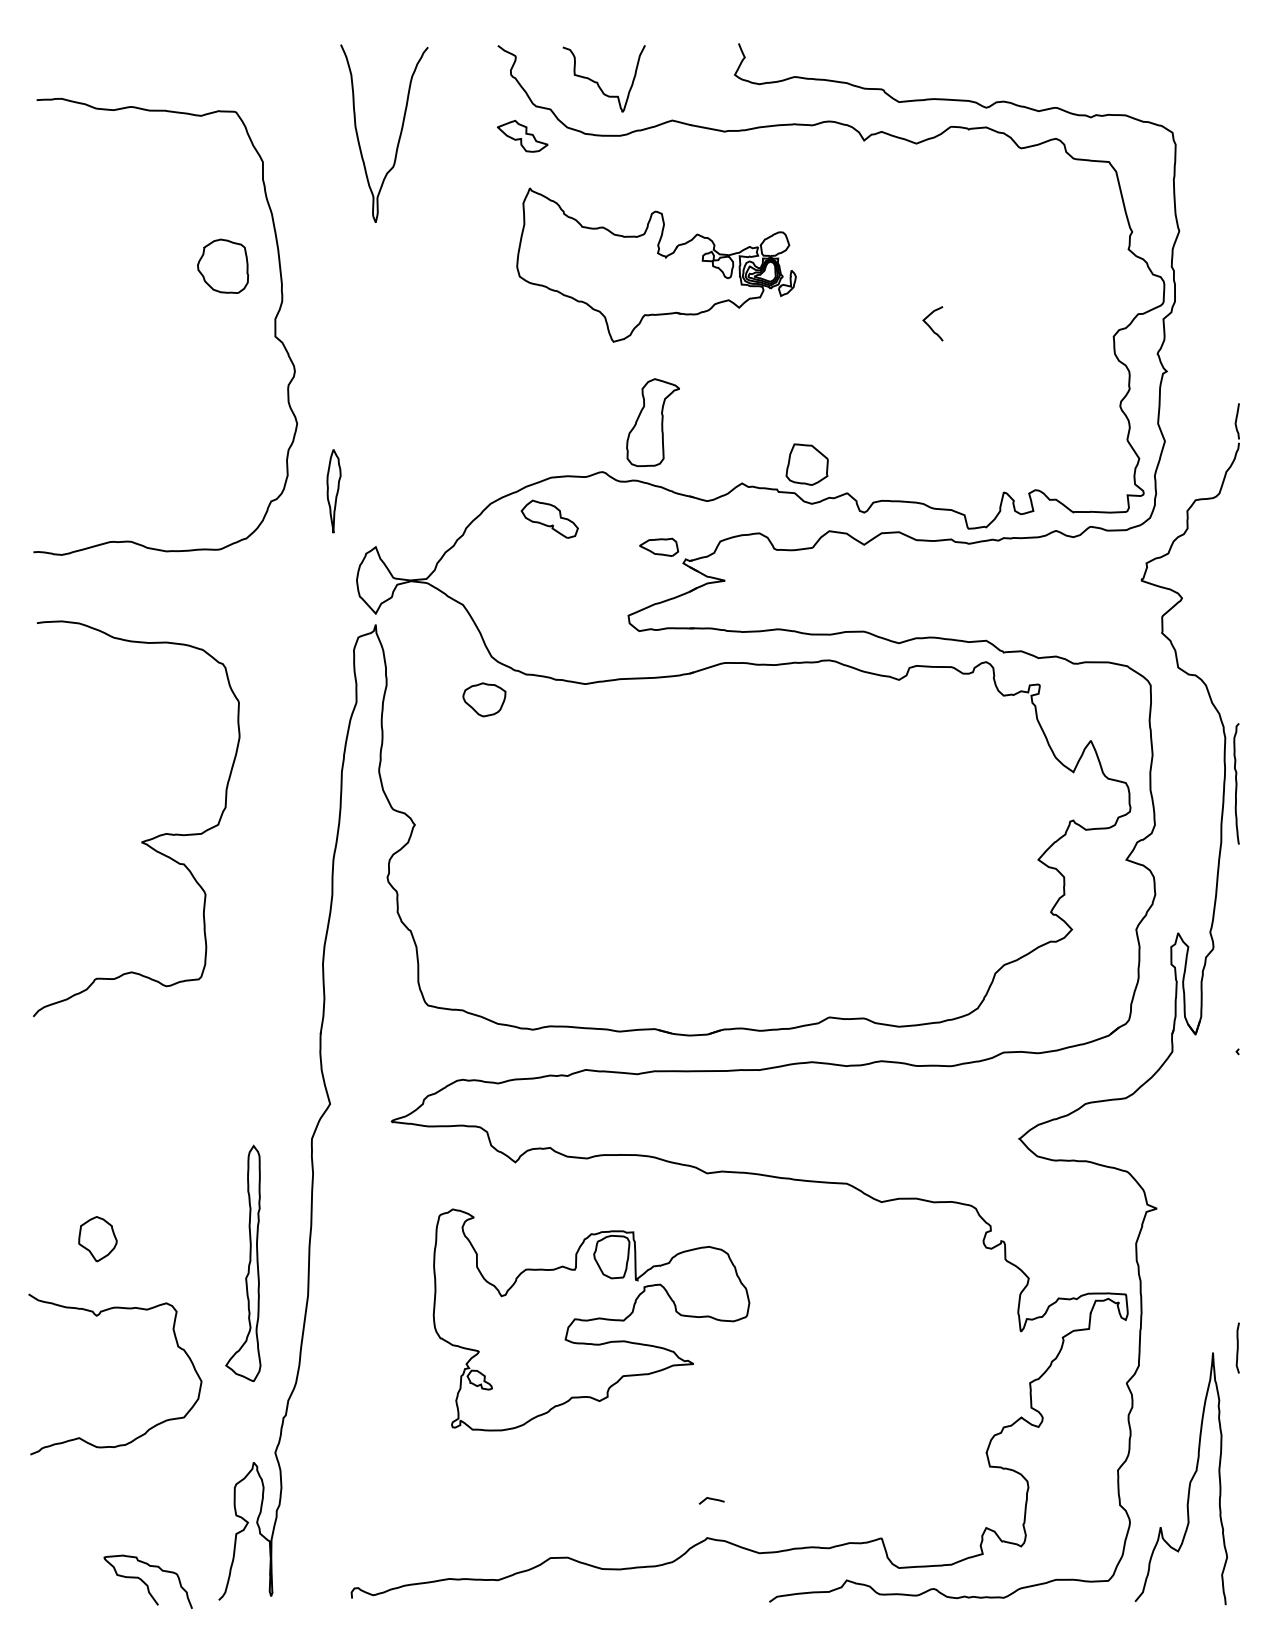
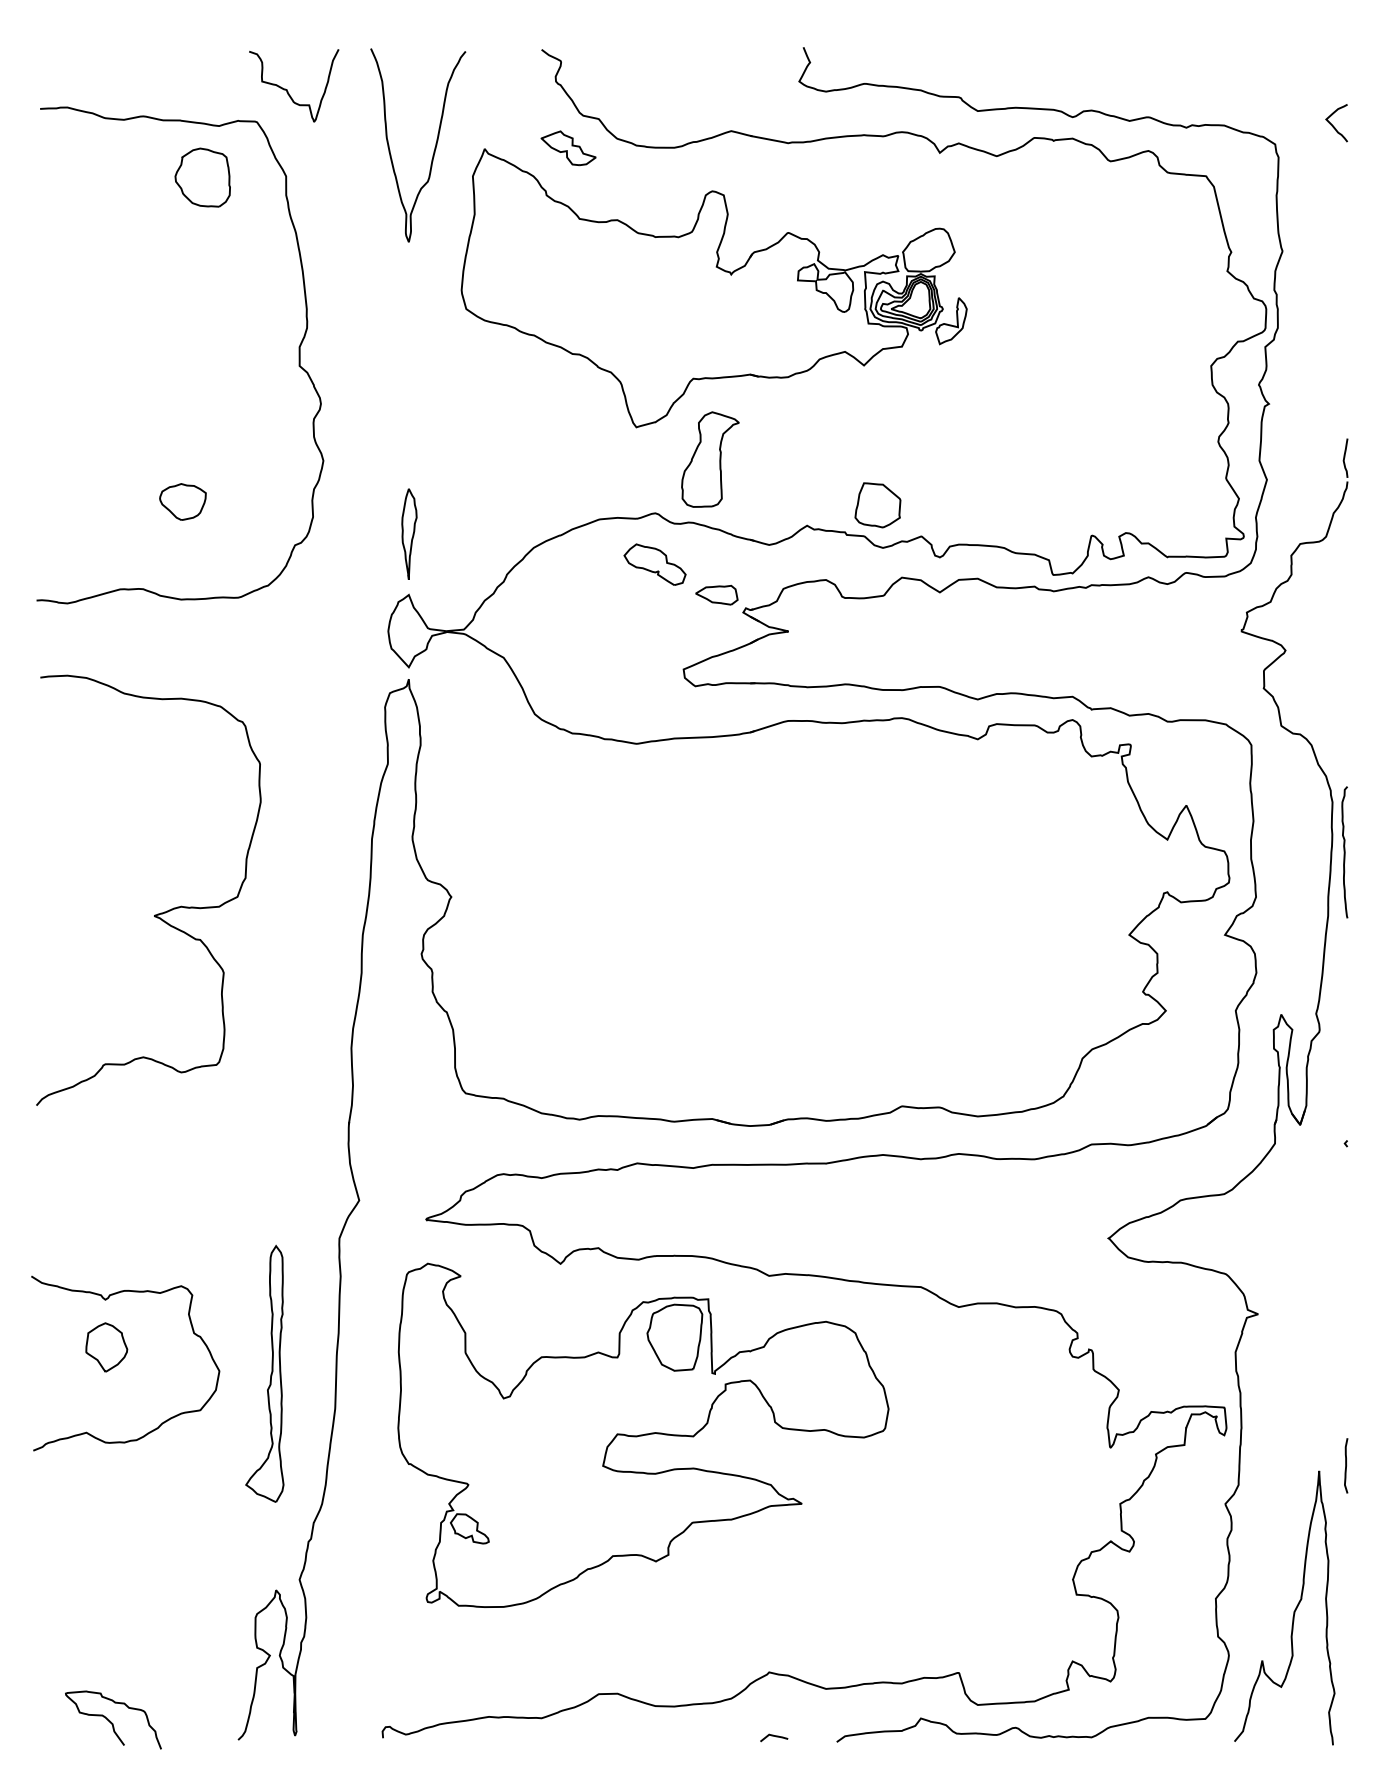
curve: (598, 82) -> (287, 89), moved
part: (655, 265) -> (713, 288), size x1.67
part: (222, 266) -> (202, 177), moved
curve: (930, 325) -> (1333, 125), moved
part: (334, 490) -> (409, 533), moved
part: (549, 519) -> (654, 564), moved
part: (483, 699) -> (182, 501), moved
curve: (97, 1316) -> (106, 1300), moved
part: (591, 1319) -> (643, 1434), size x1.43
line: (712, 1499) -> (774, 1736), moved
curve: (146, 1583) -> (111, 1721), moved

